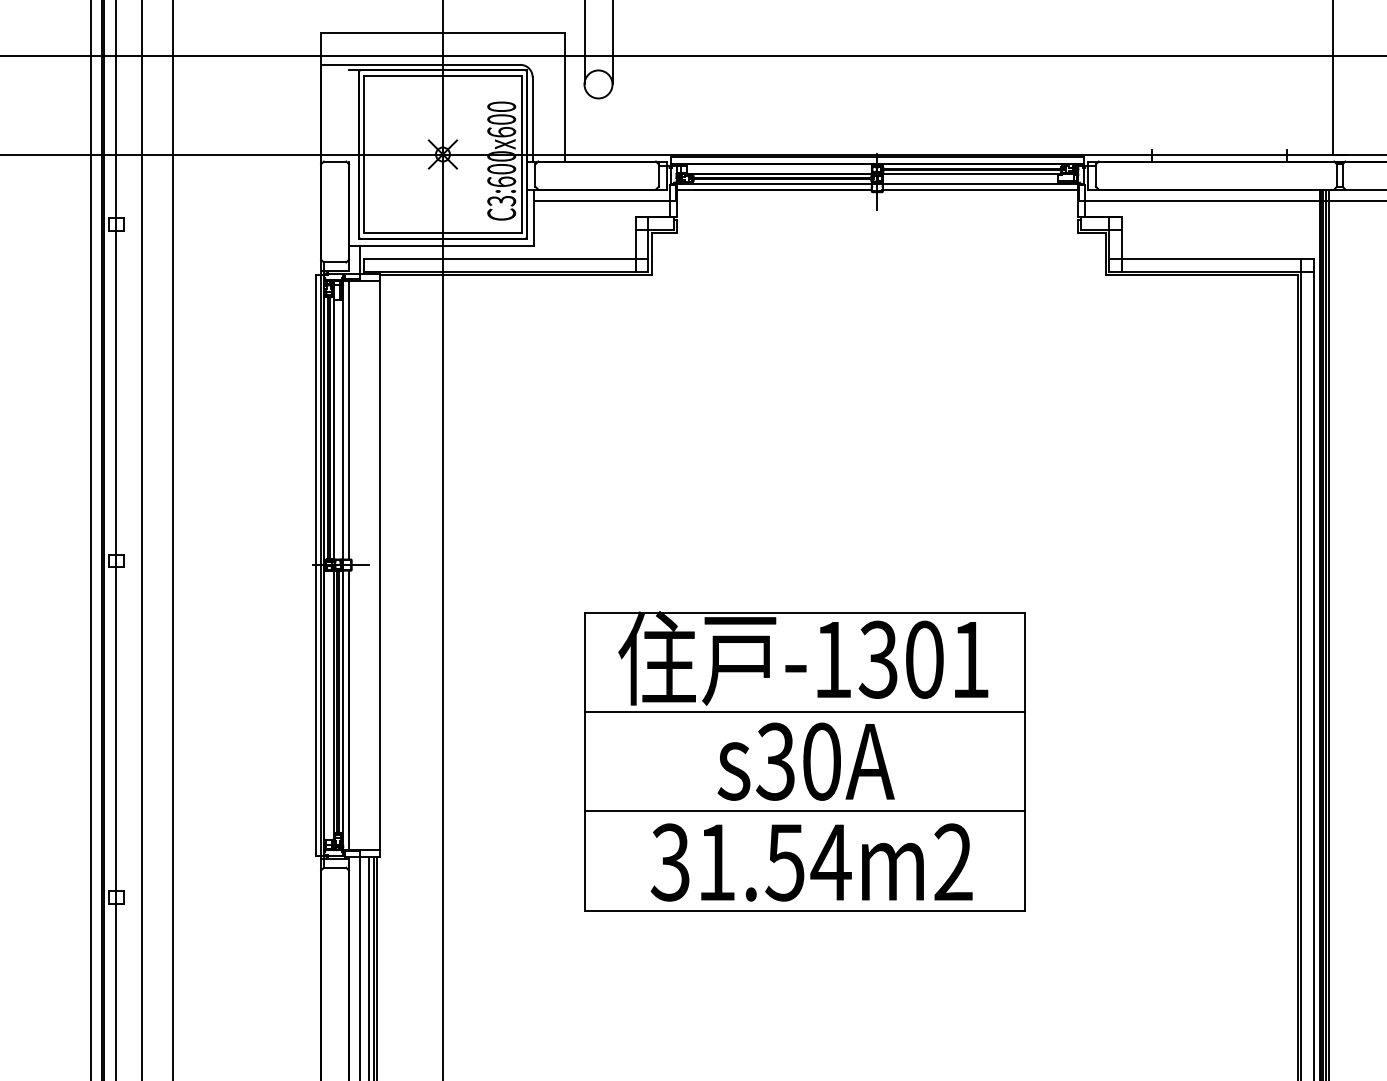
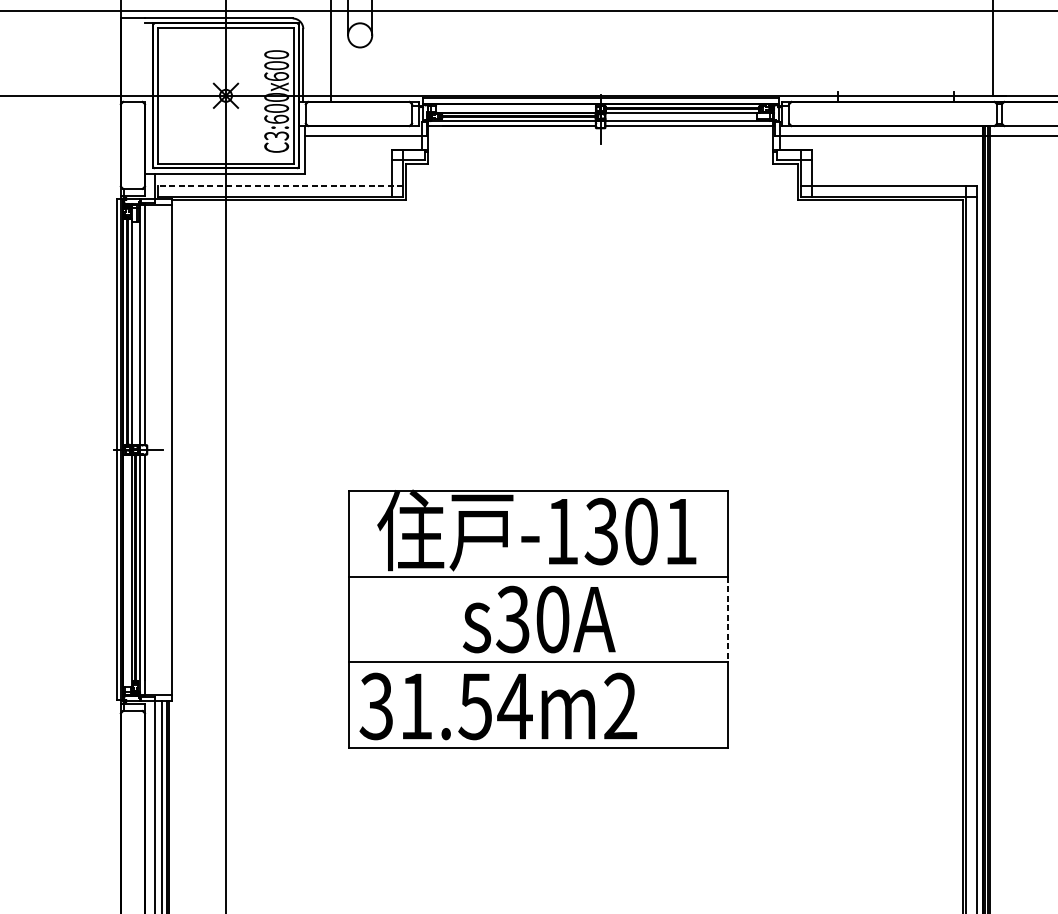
line: (505, 258) -> (279, 185), solid -> dashed
line: (1025, 761) -> (728, 619), solid -> dashed
text: (811, 862) -> (498, 706), moved

